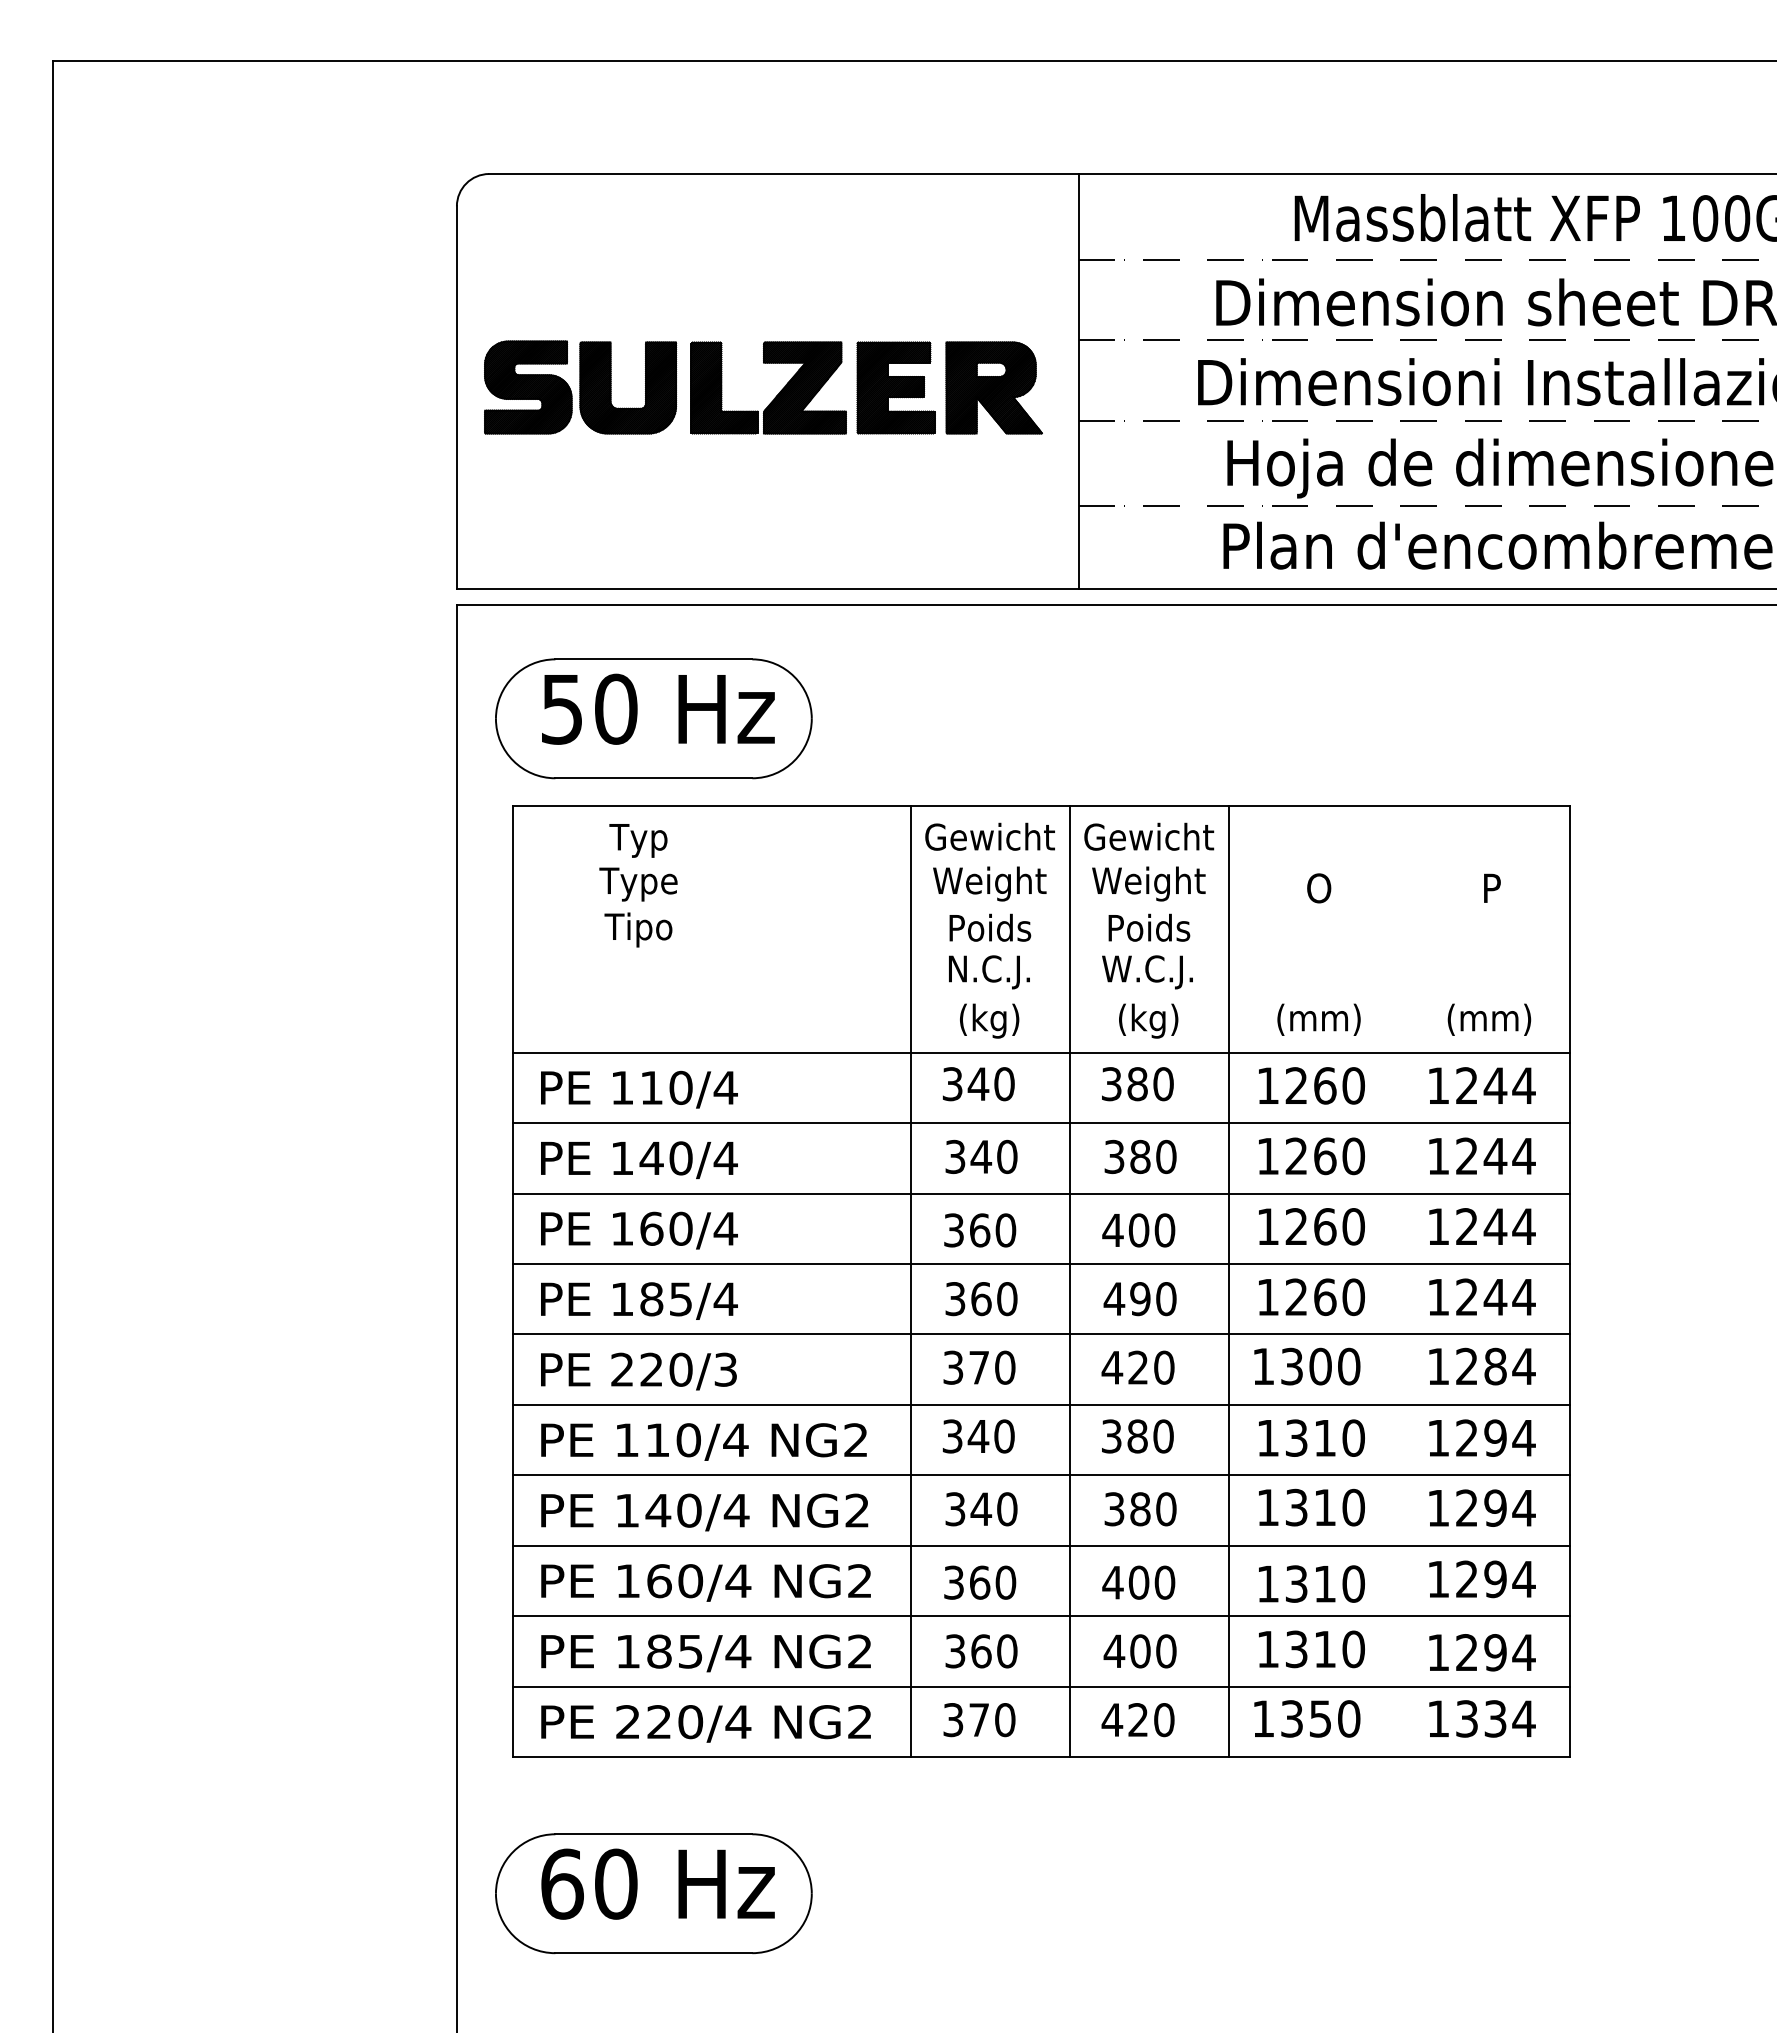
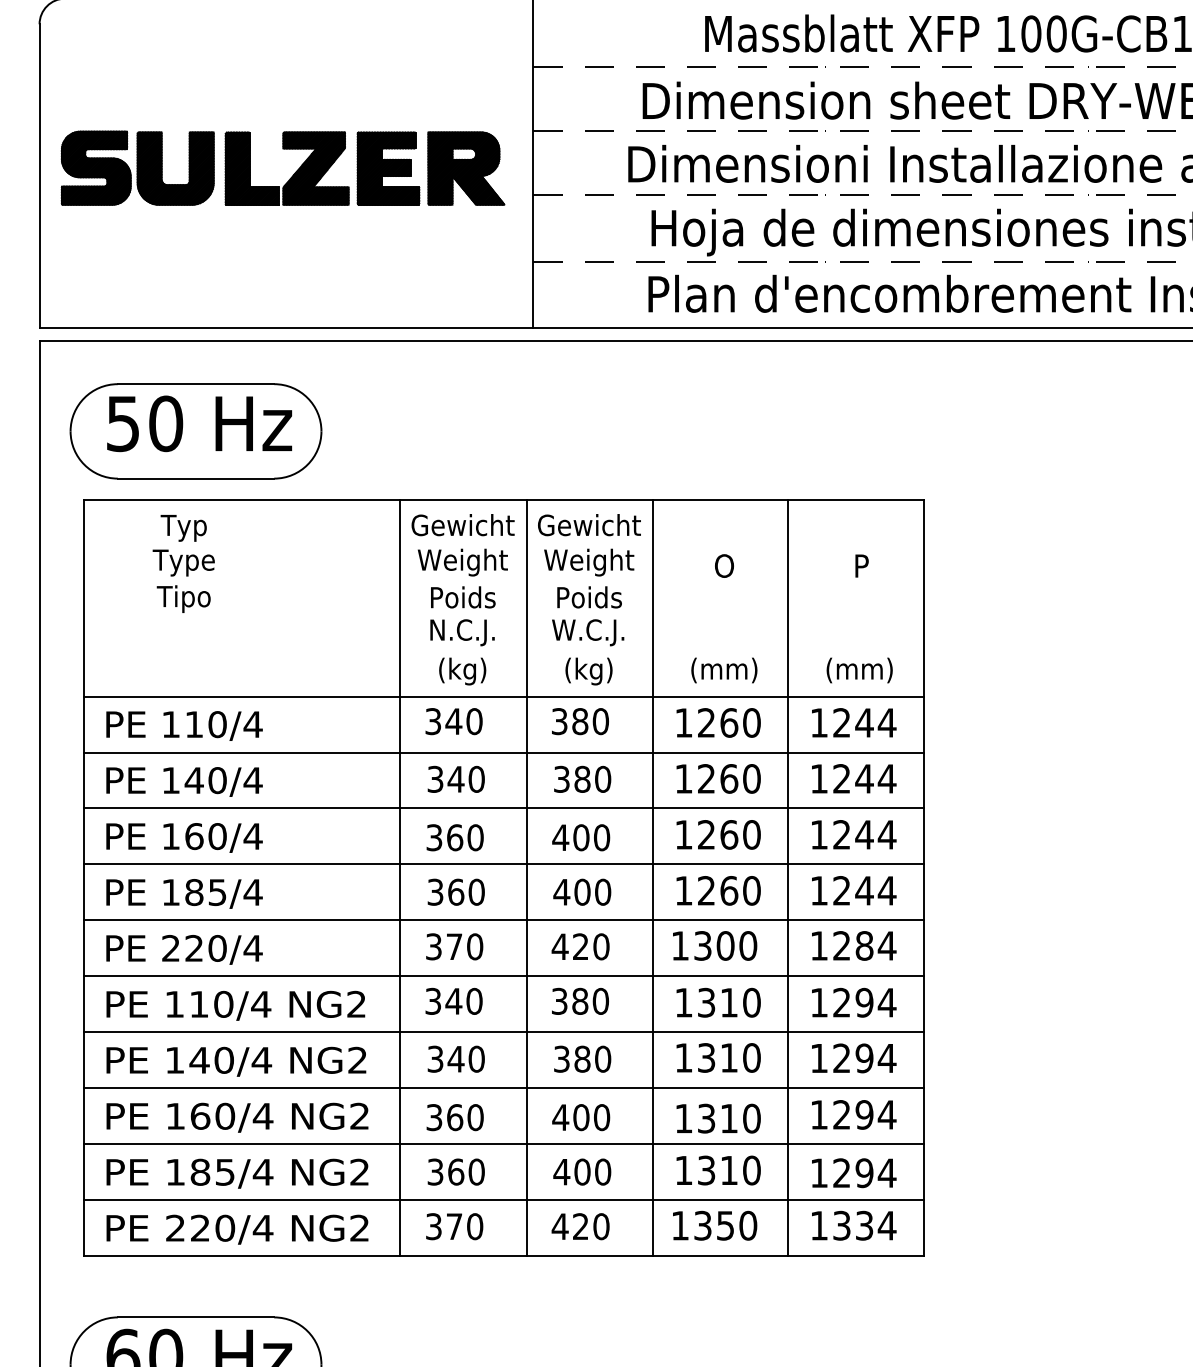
line: (1399, 1281) -> (788, 878), added
text: (1140, 1299) -> (582, 892), 490 -> 400
text: (725, 1369) -> (252, 948), 220/3 -> 220/4

